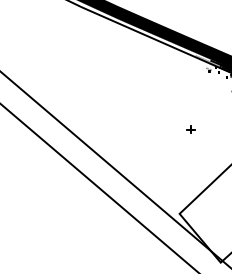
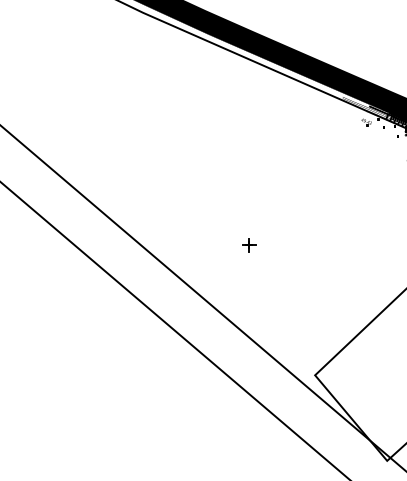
part: (190, 129) -> (248, 244), moved

